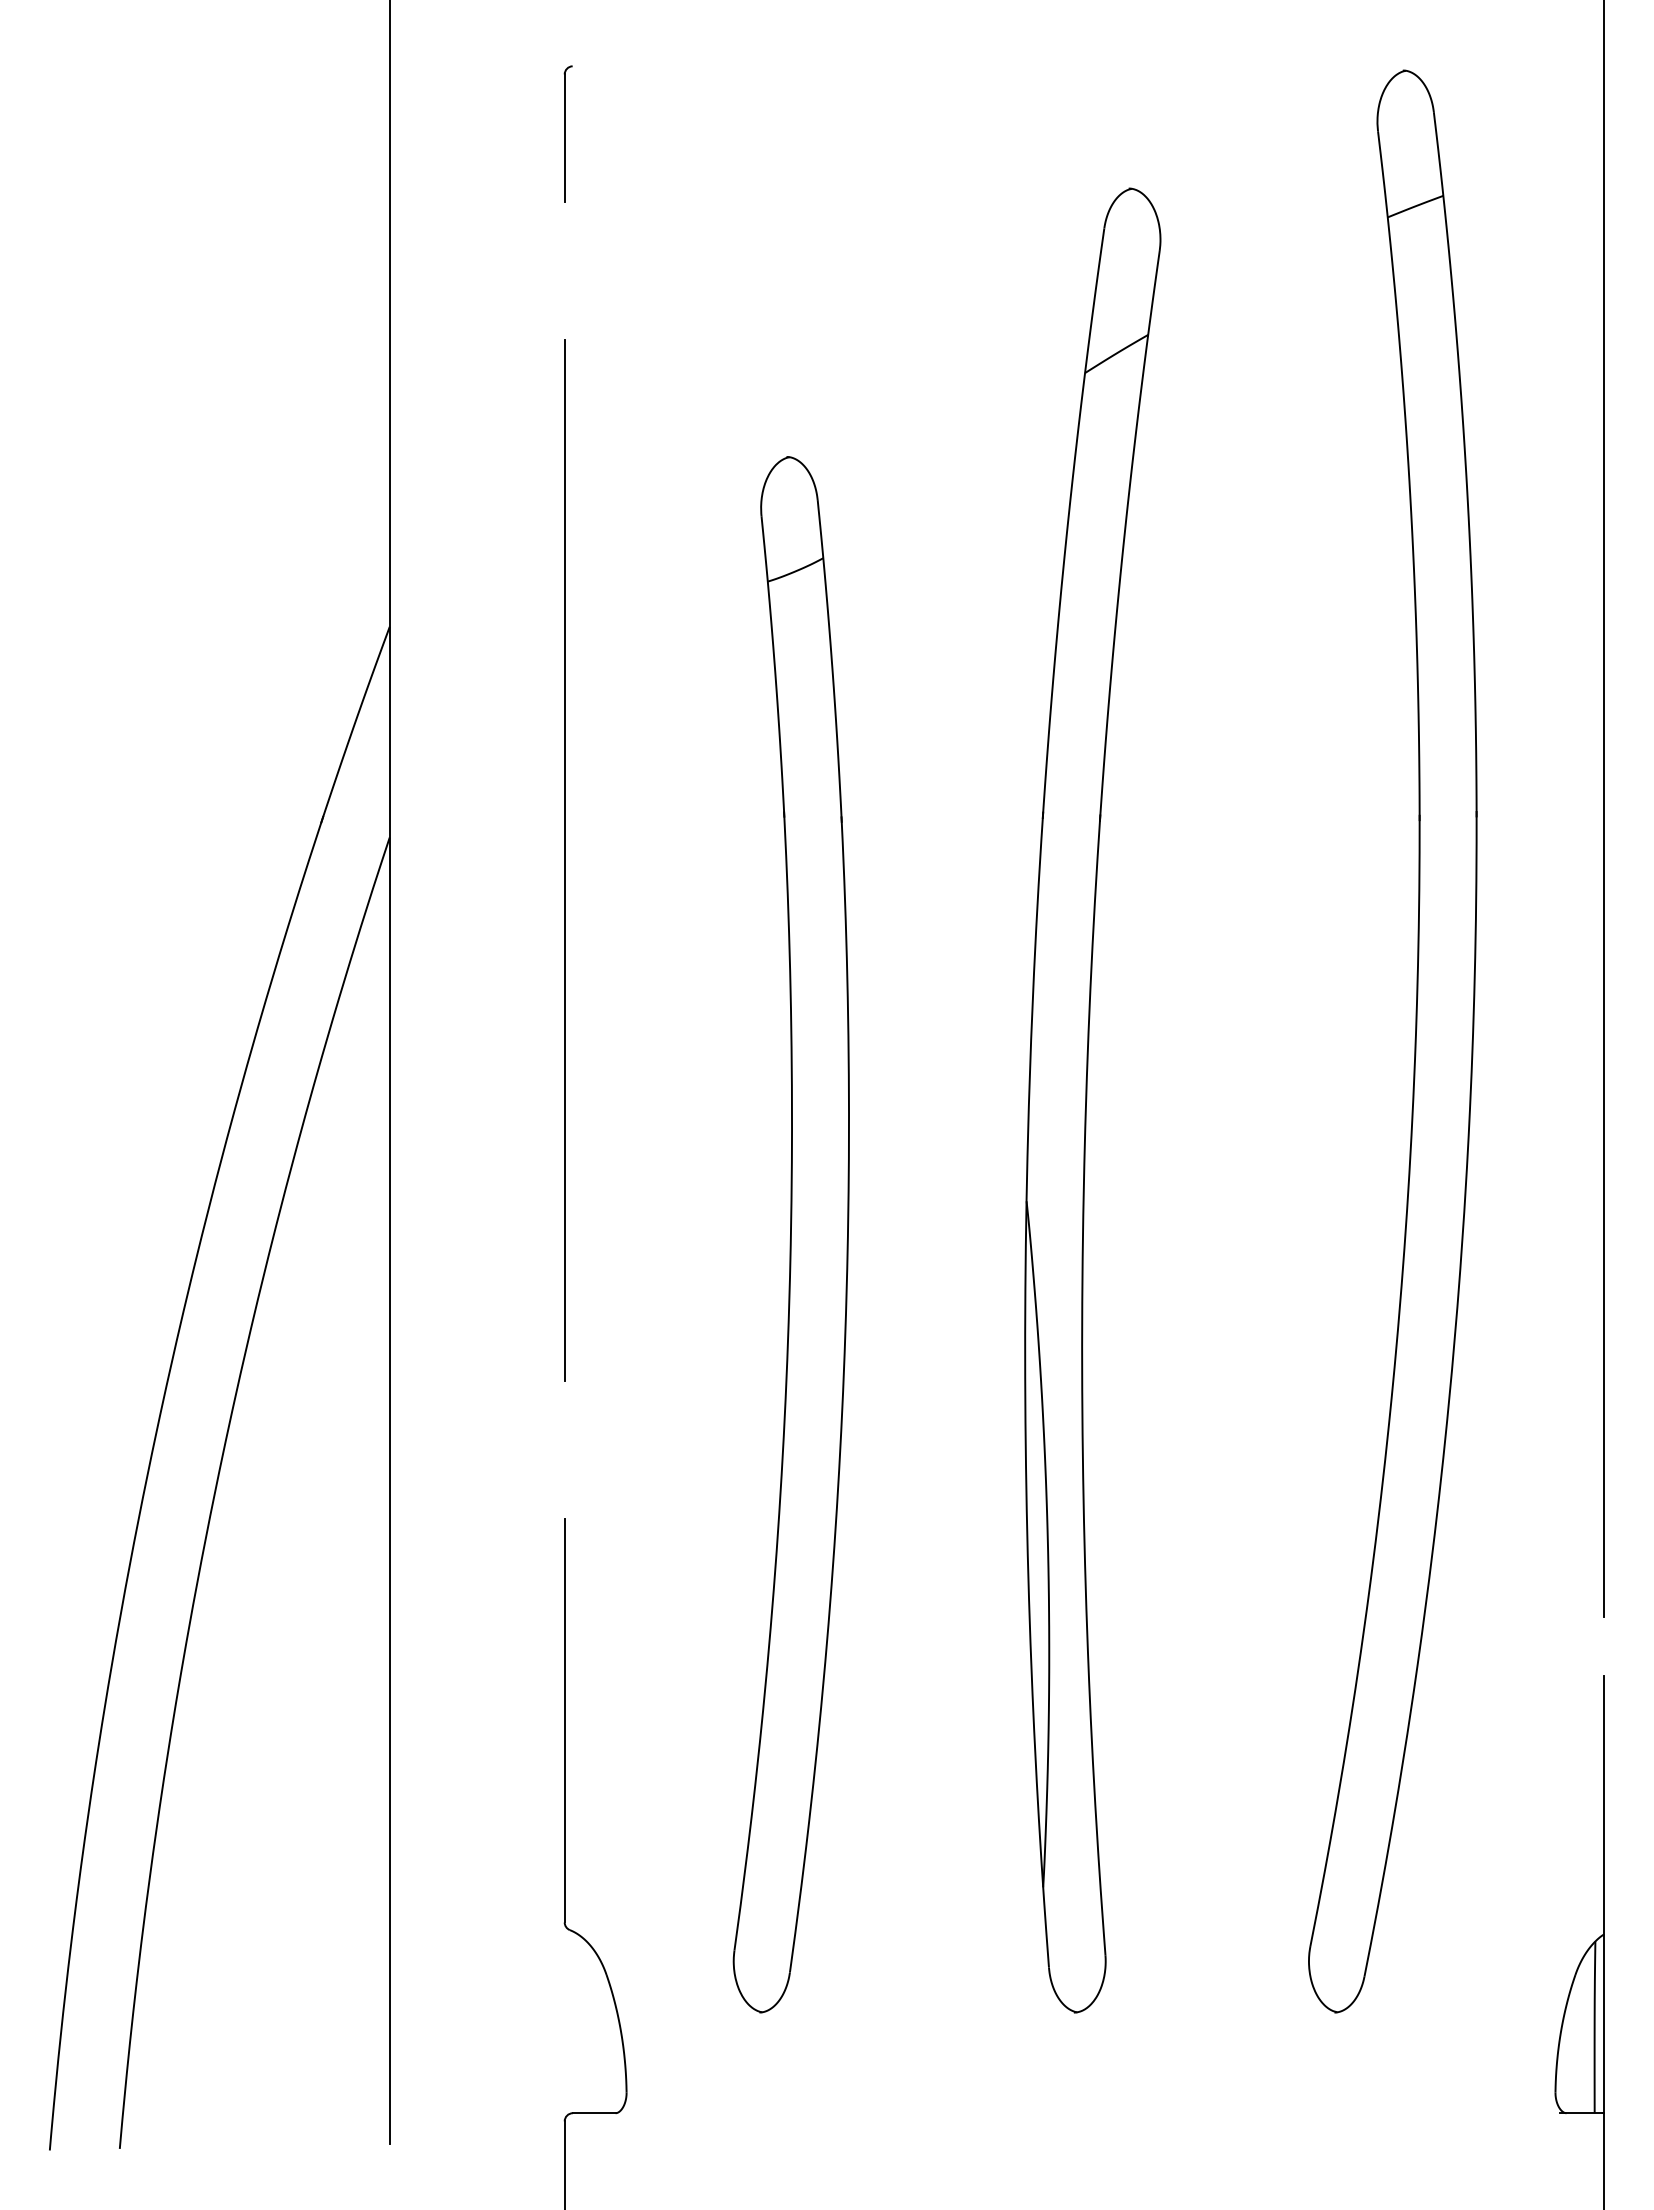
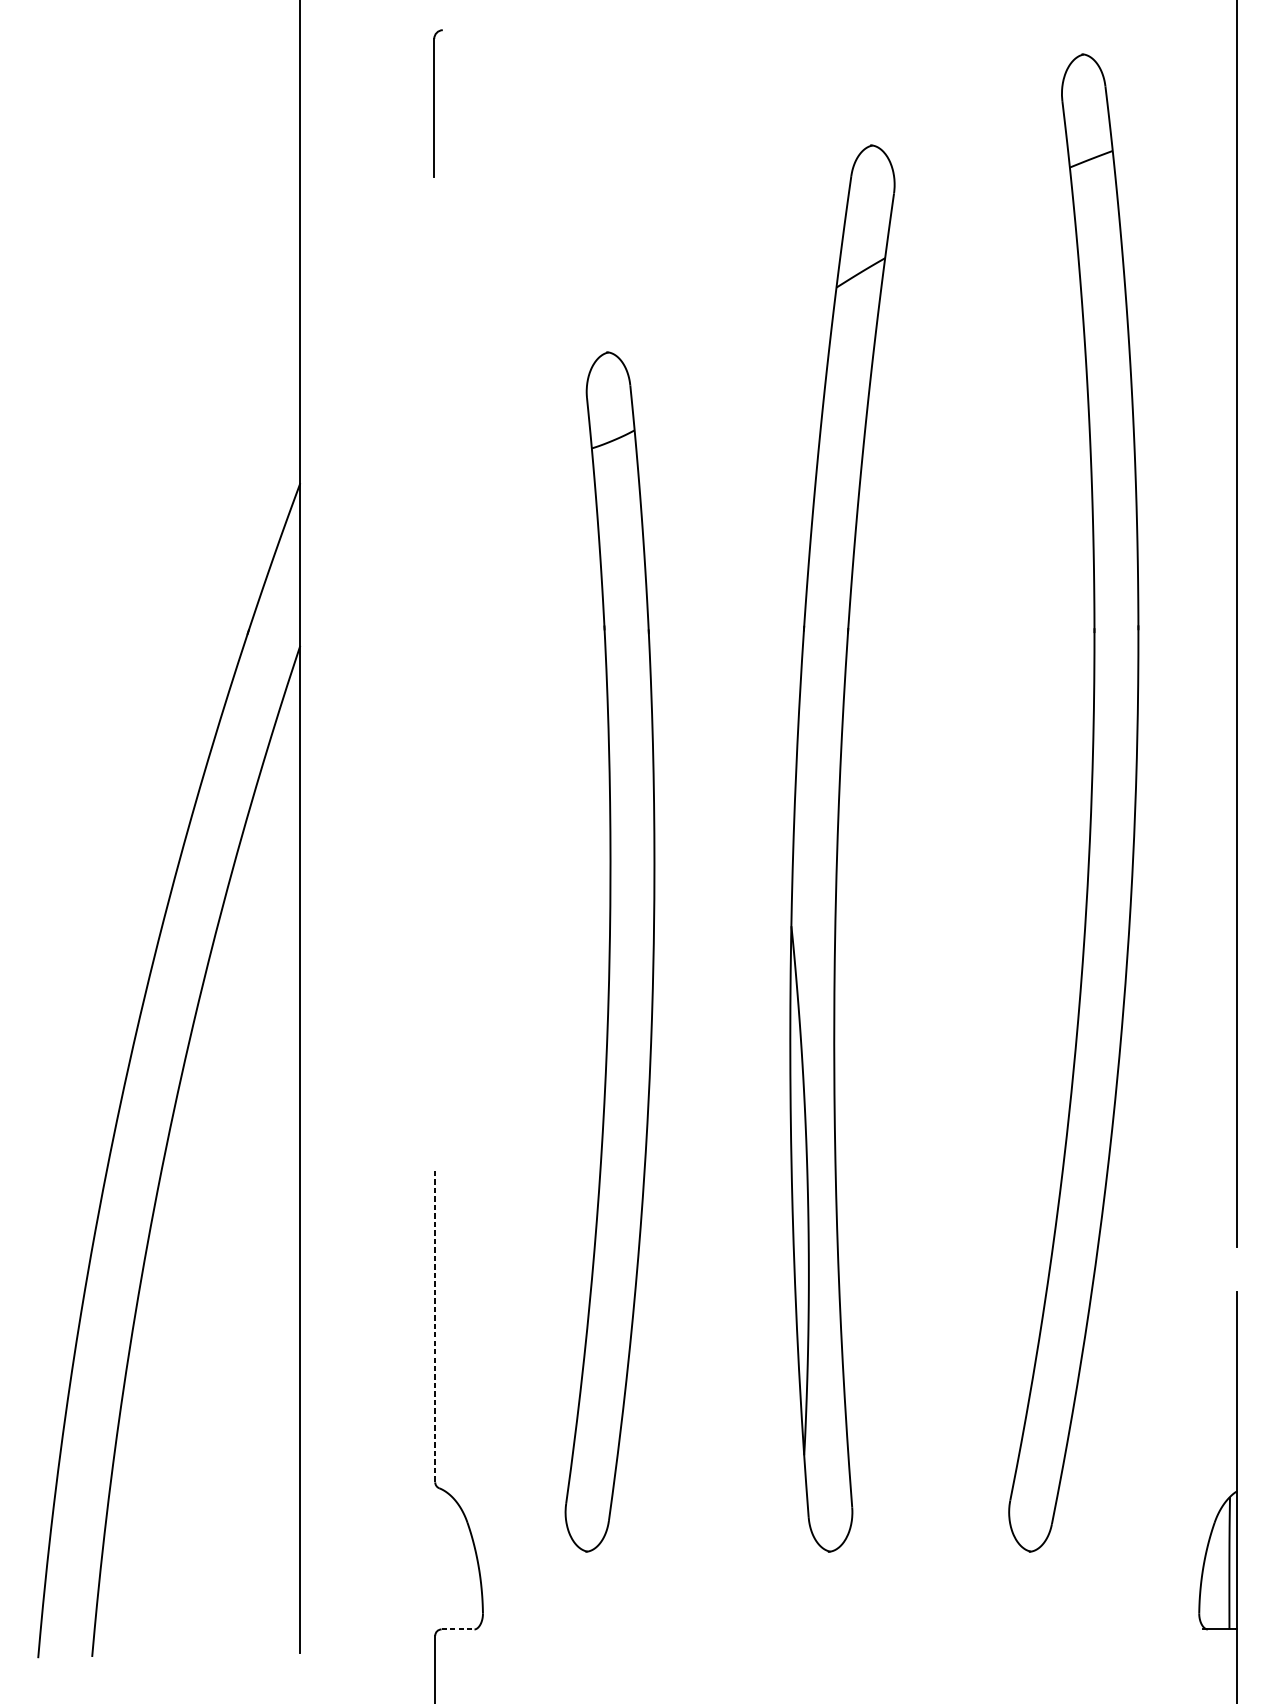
part: (567, 133) -> (437, 102), size x1.4
line: (564, 859) -> (435, 662), removed
line: (564, 1720) -> (435, 1326), solid -> dashed
line: (594, 2113) -> (458, 1629), solid -> dashed

